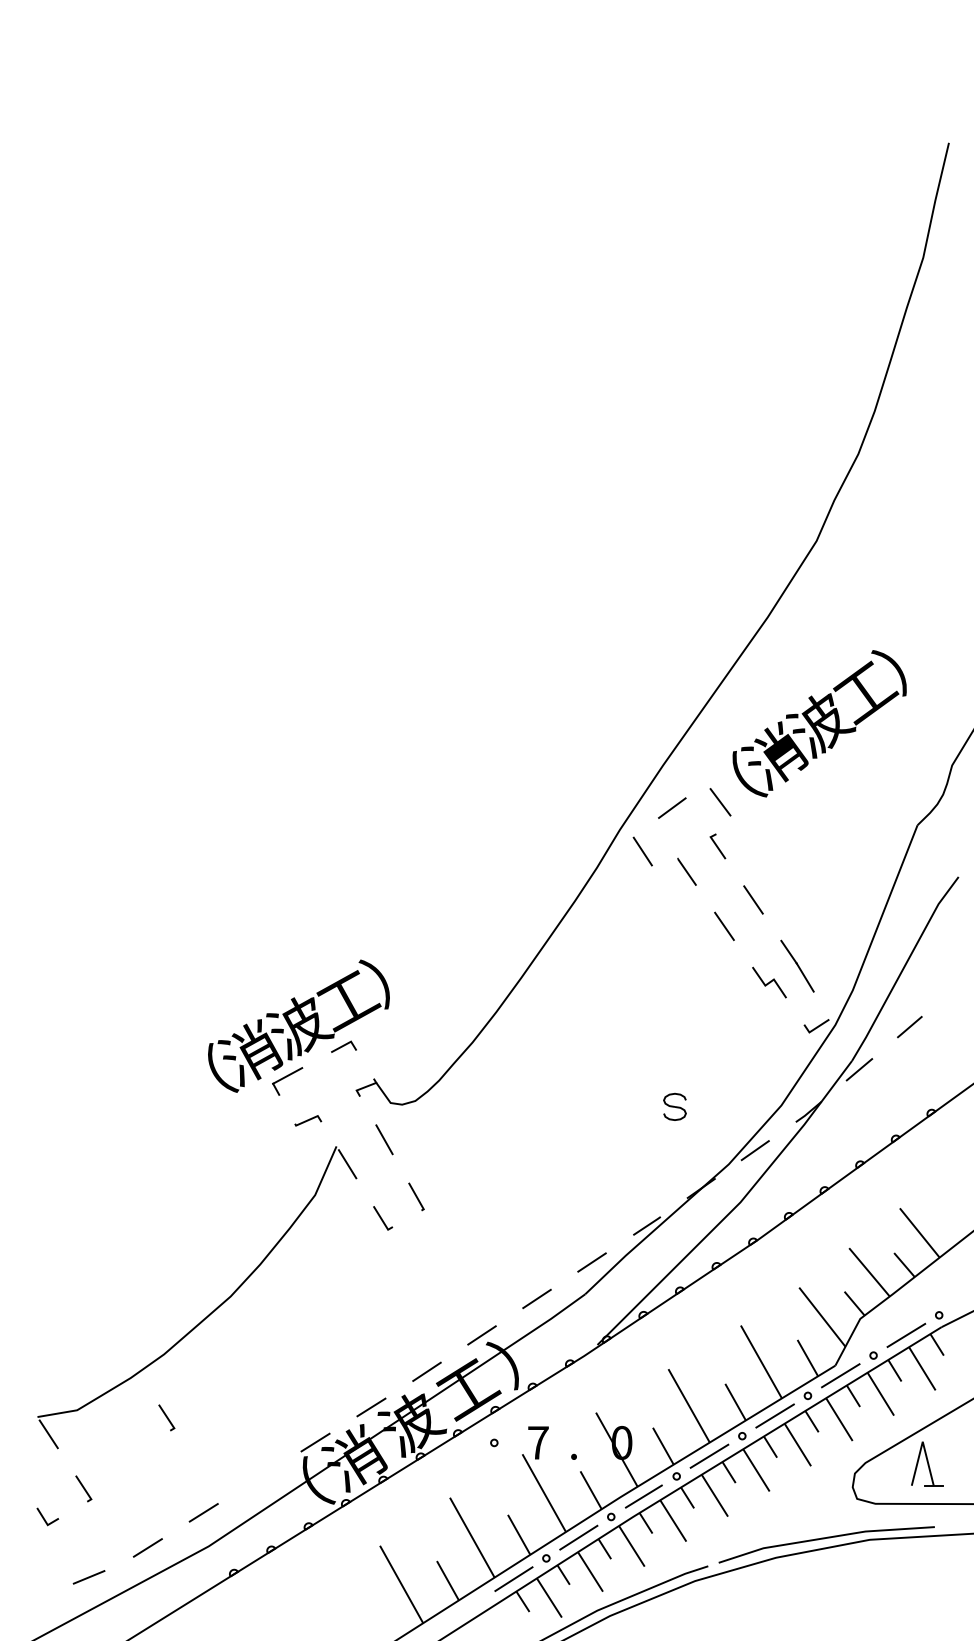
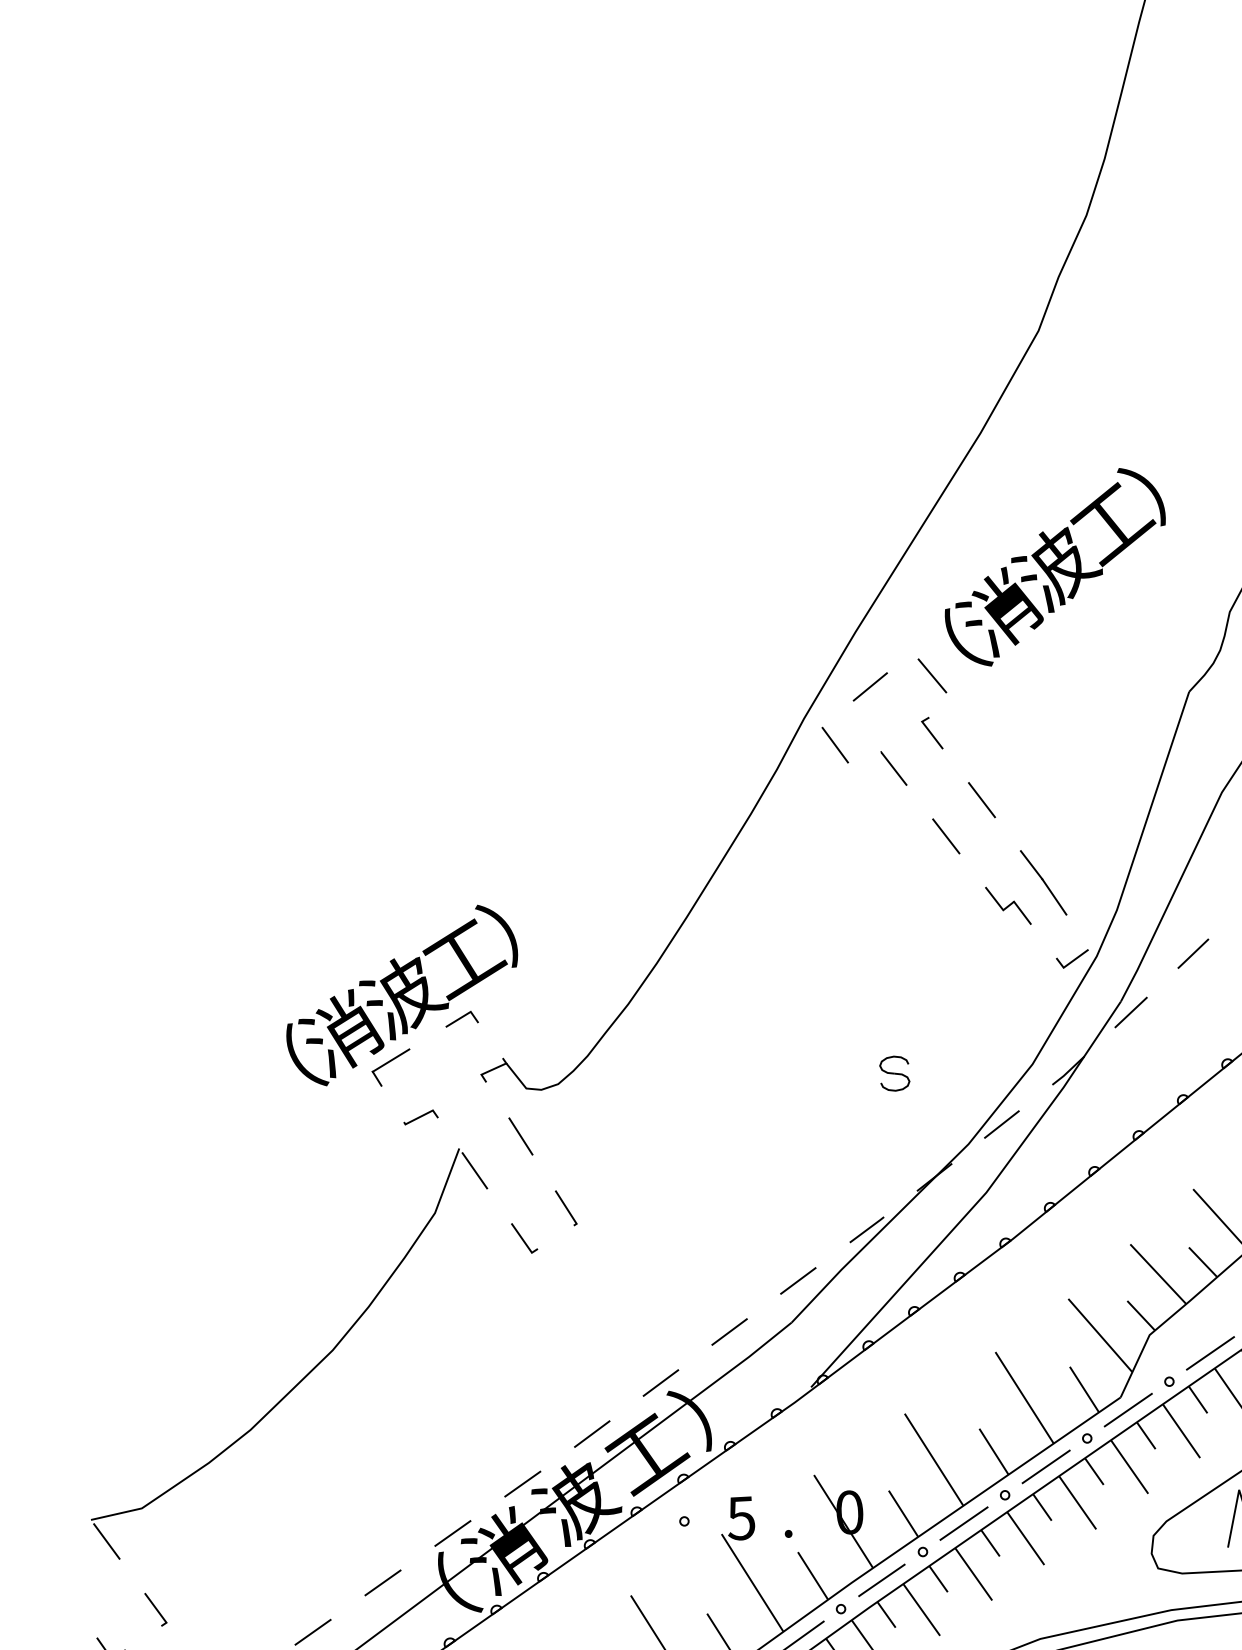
line: (166, 1417) -> (258, 1511), removed
text: (537, 1442) -> (740, 1517), 7 -> 5
line: (259, 1477) -> (382, 1582), added

